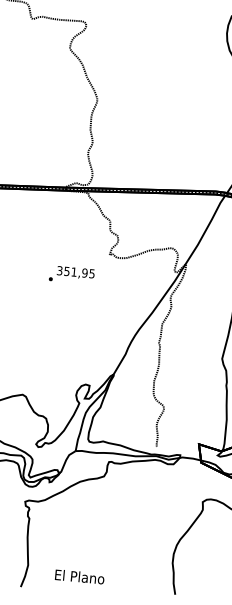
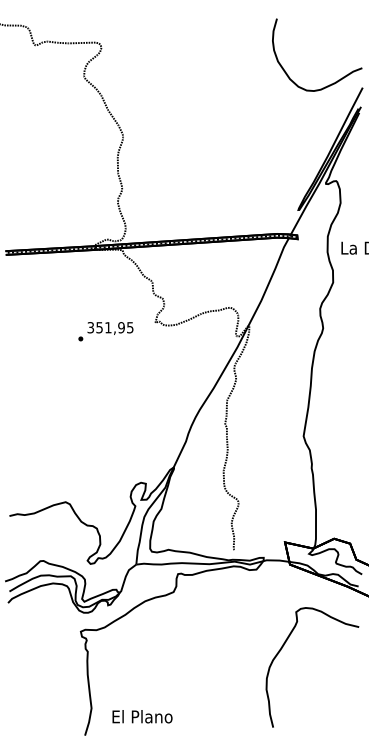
text: (71, 275) -> (105, 331), moved
text: (79, 576) -> (142, 716), moved

